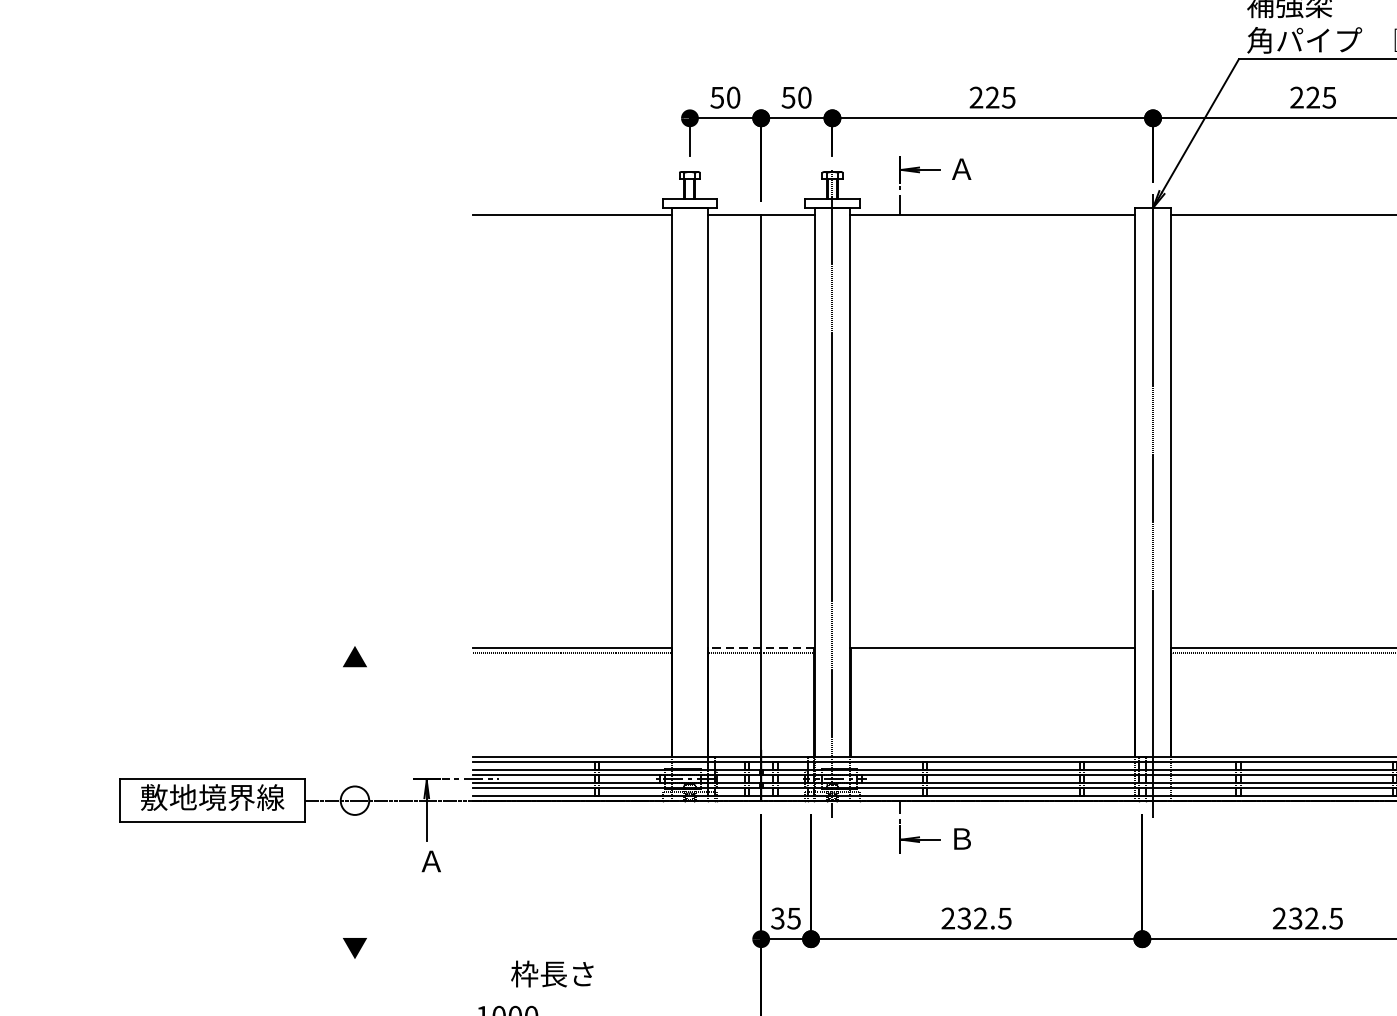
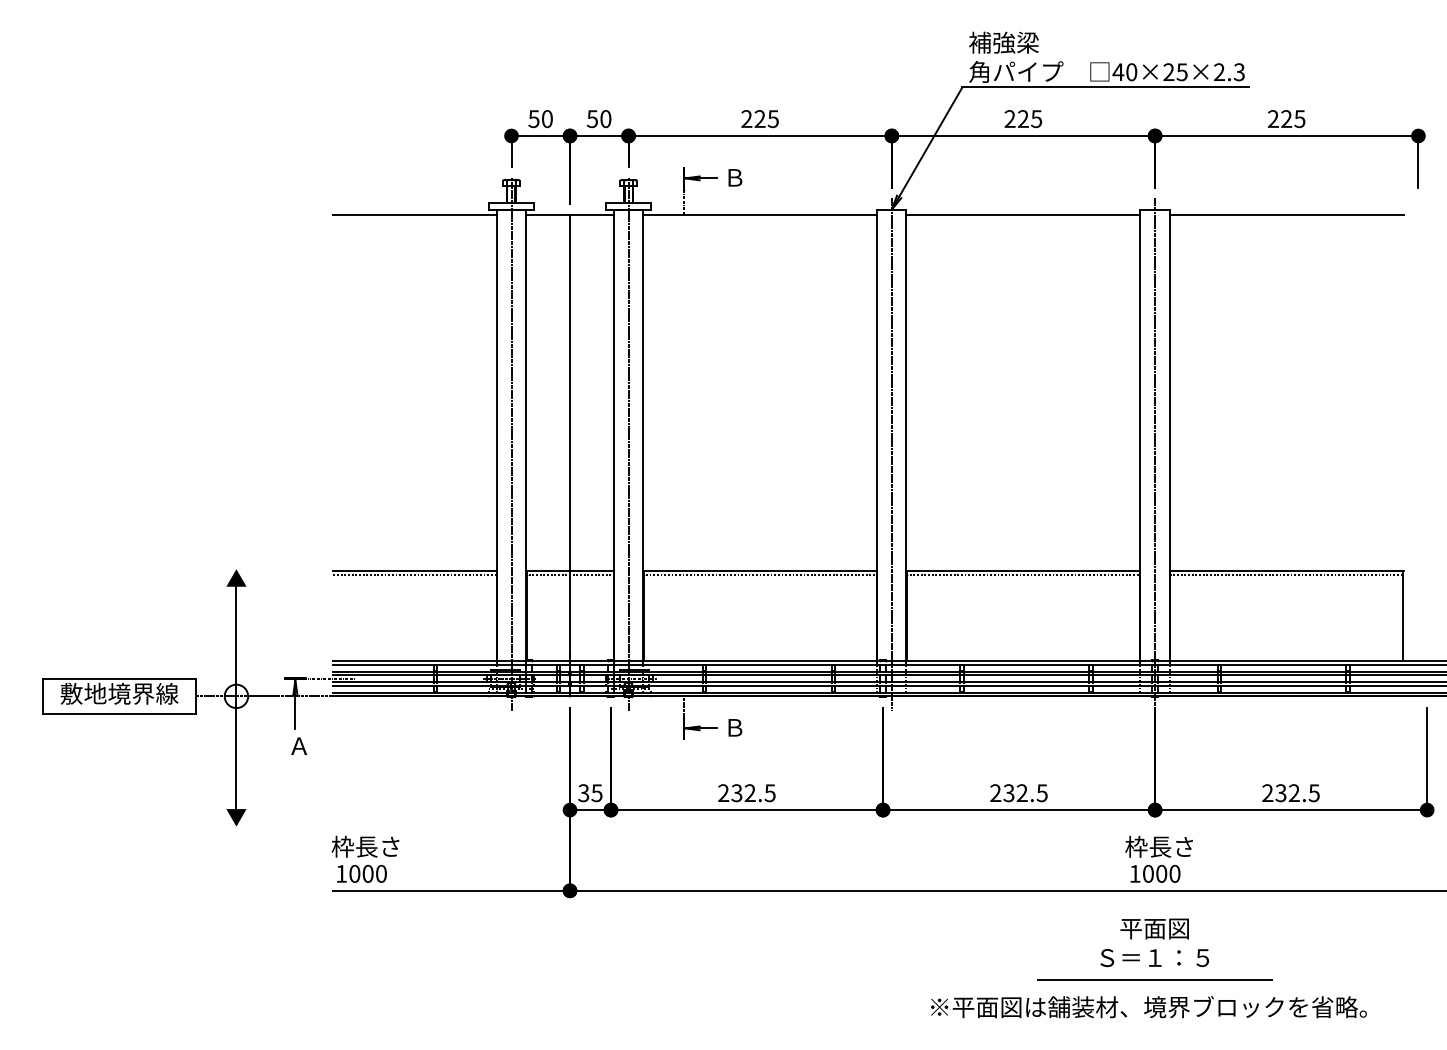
text: (961, 168) -> (734, 177), Ａ -> Ｂ
line: (689, 493) -> (511, 444), added
line: (761, 647) -> (570, 570), dashed -> solid
line: (991, 652) -> (759, 574), added
line: (355, 802) -> (236, 697), added
text: (552, 973) -> (365, 846), moved

